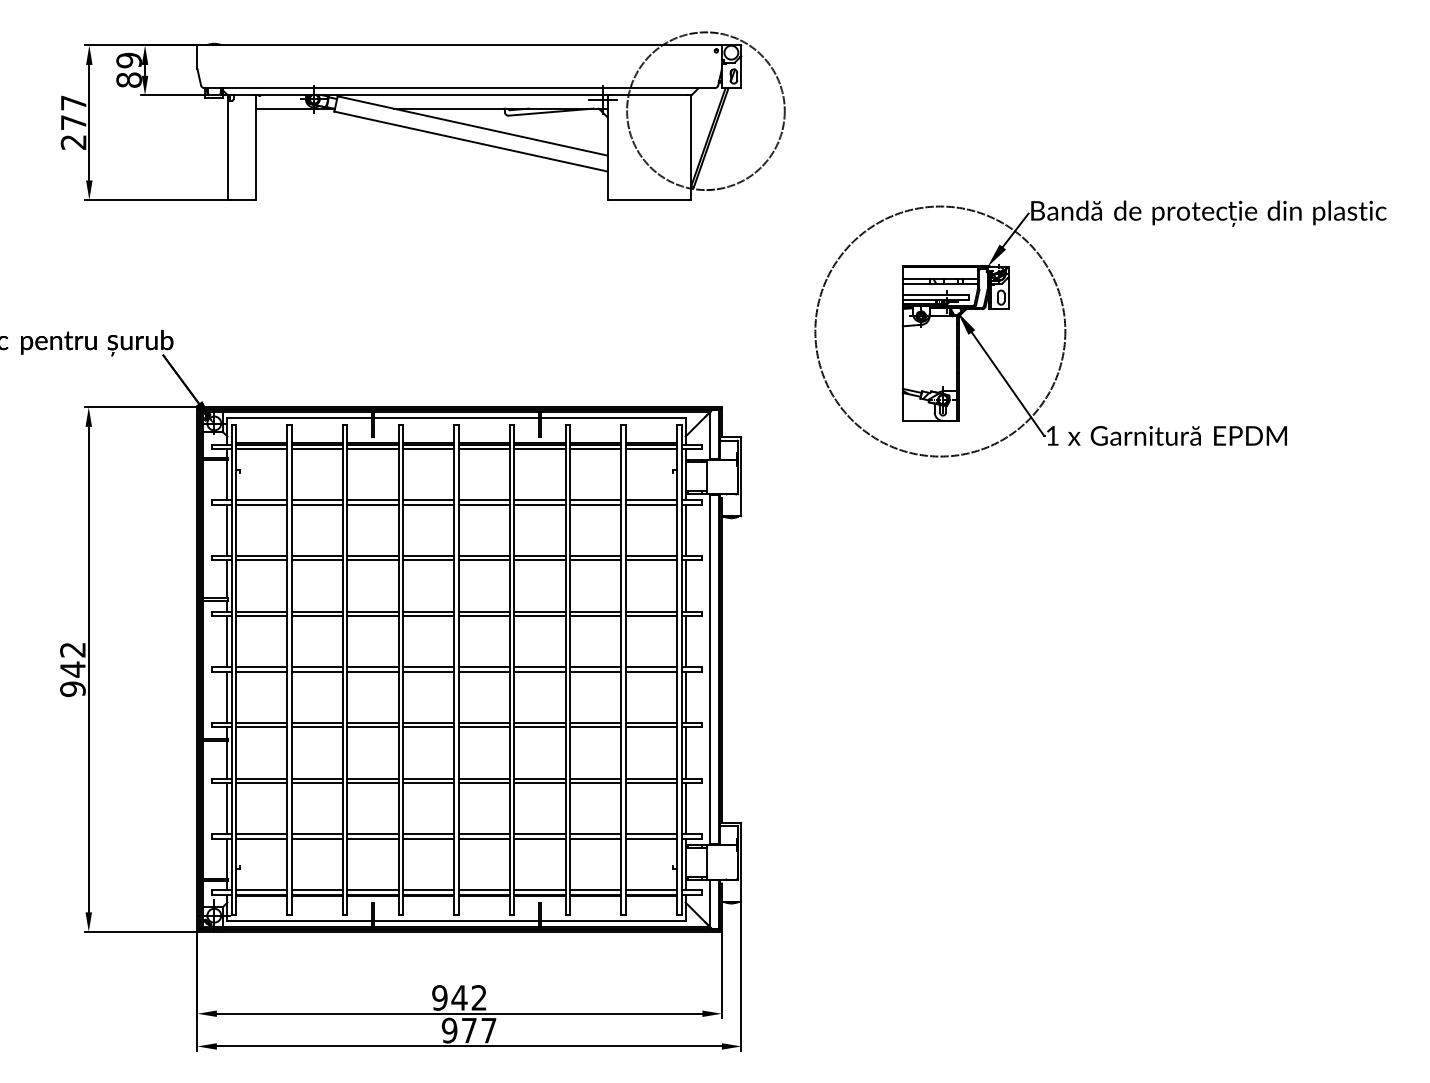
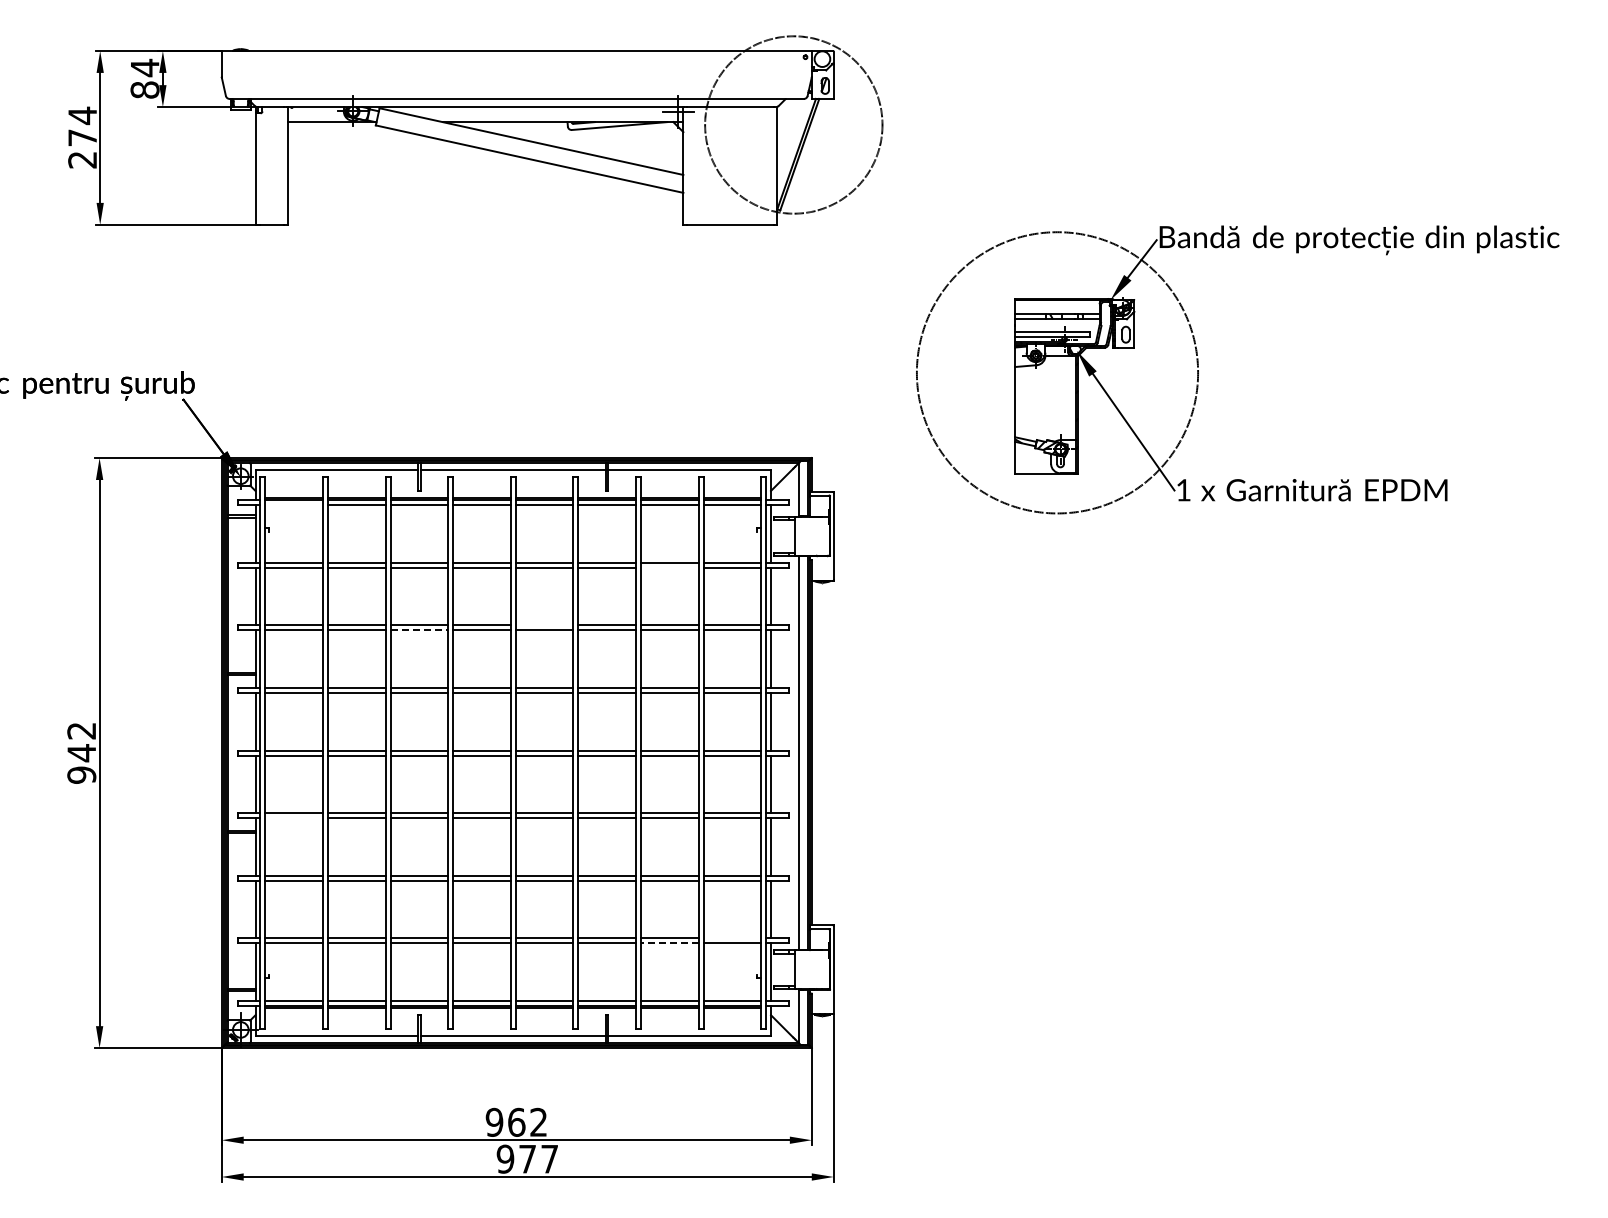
text: (128, 60) -> (144, 67), 89 -> 84
text: (73, 102) -> (82, 115), 277 -> 274
line: (261, 449) -> (293, 505), removed
line: (595, 504) -> (669, 567), removed
line: (484, 556) -> (544, 625), removed
line: (373, 560) -> (419, 630), solid -> dashed
line: (261, 727) -> (293, 818), removed
line: (651, 834) -> (732, 938), removed
line: (595, 838) -> (669, 943), solid -> dashed
text: (459, 997) -> (516, 1121), 942 -> 962

